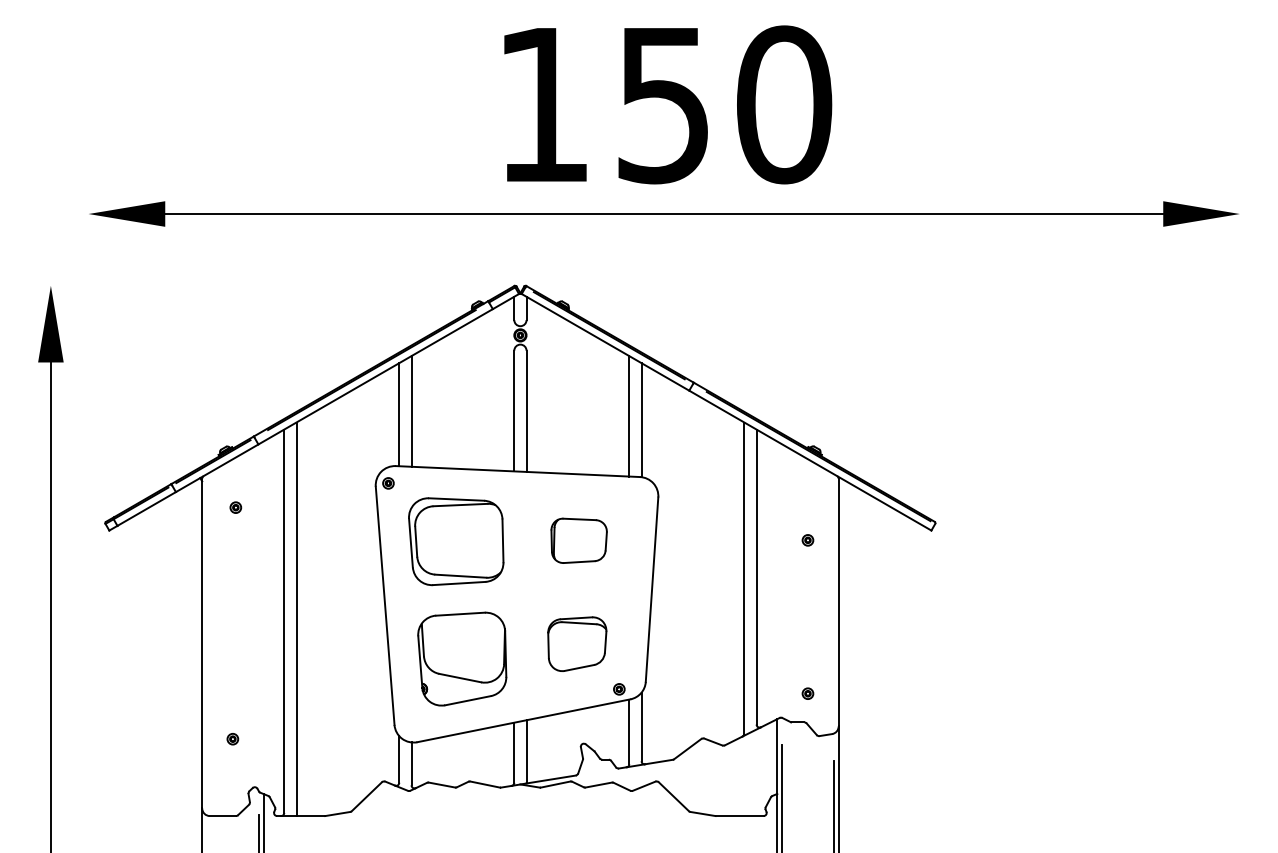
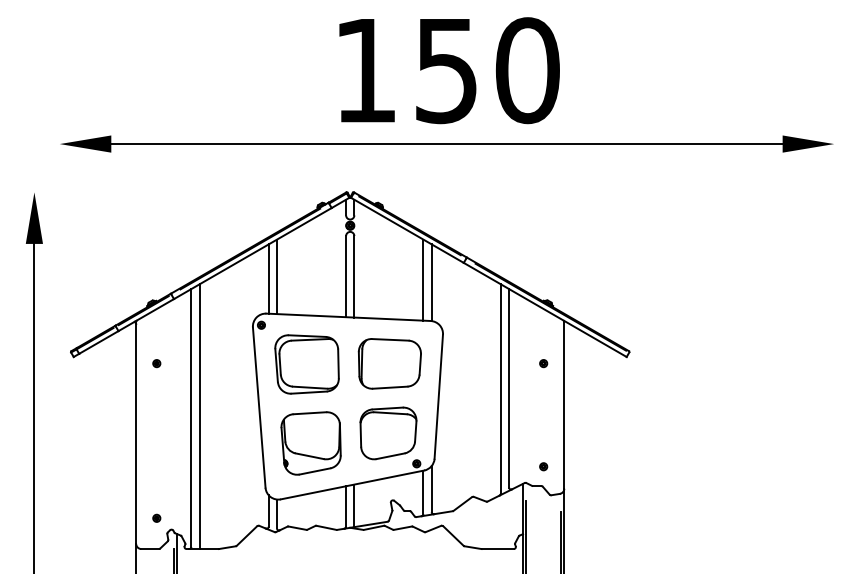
part: (235, 507) -> (156, 363), moved
part: (578, 540) -> (389, 363), size x1.67
part: (577, 644) -> (388, 433), size x1.43
part: (232, 737) -> (156, 517), moved

